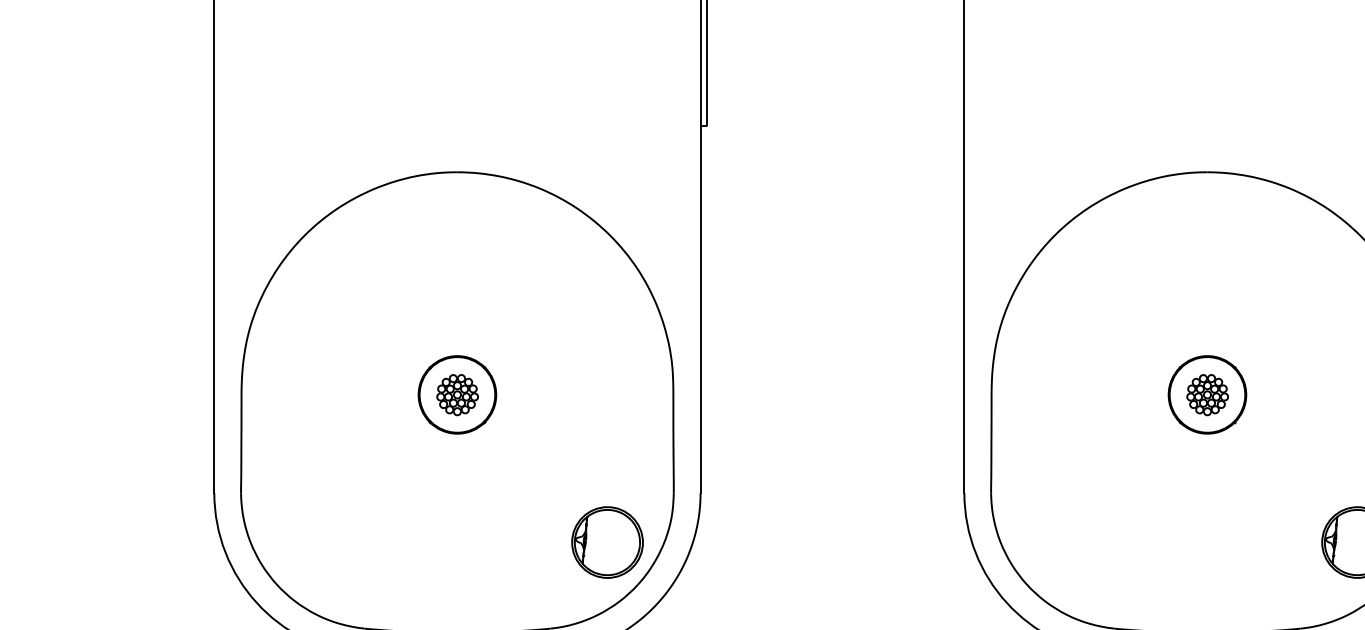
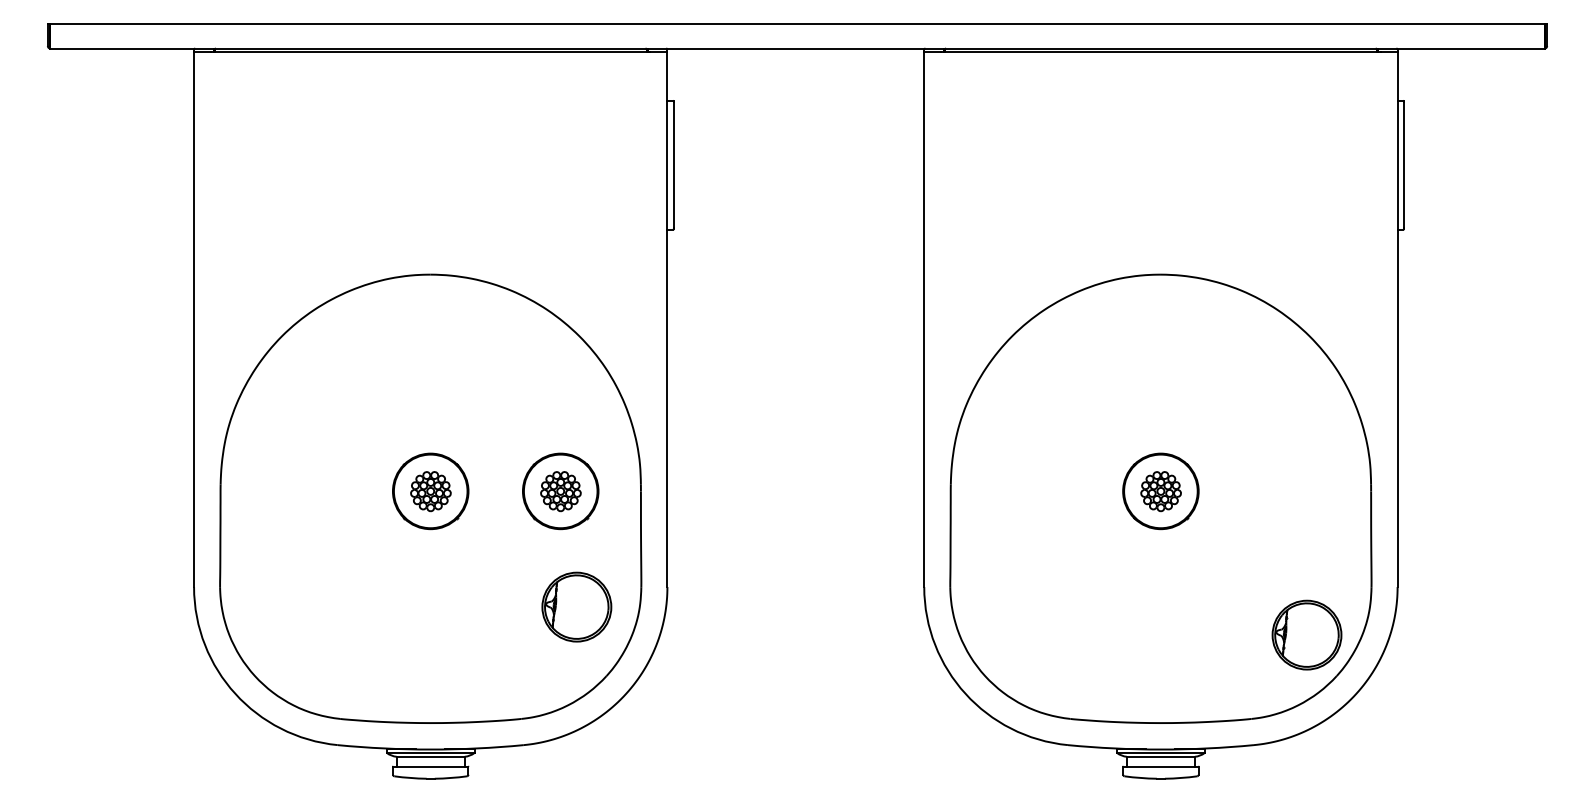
part: (590, 395) -> (560, 491), added
part: (607, 541) -> (576, 606), moved

